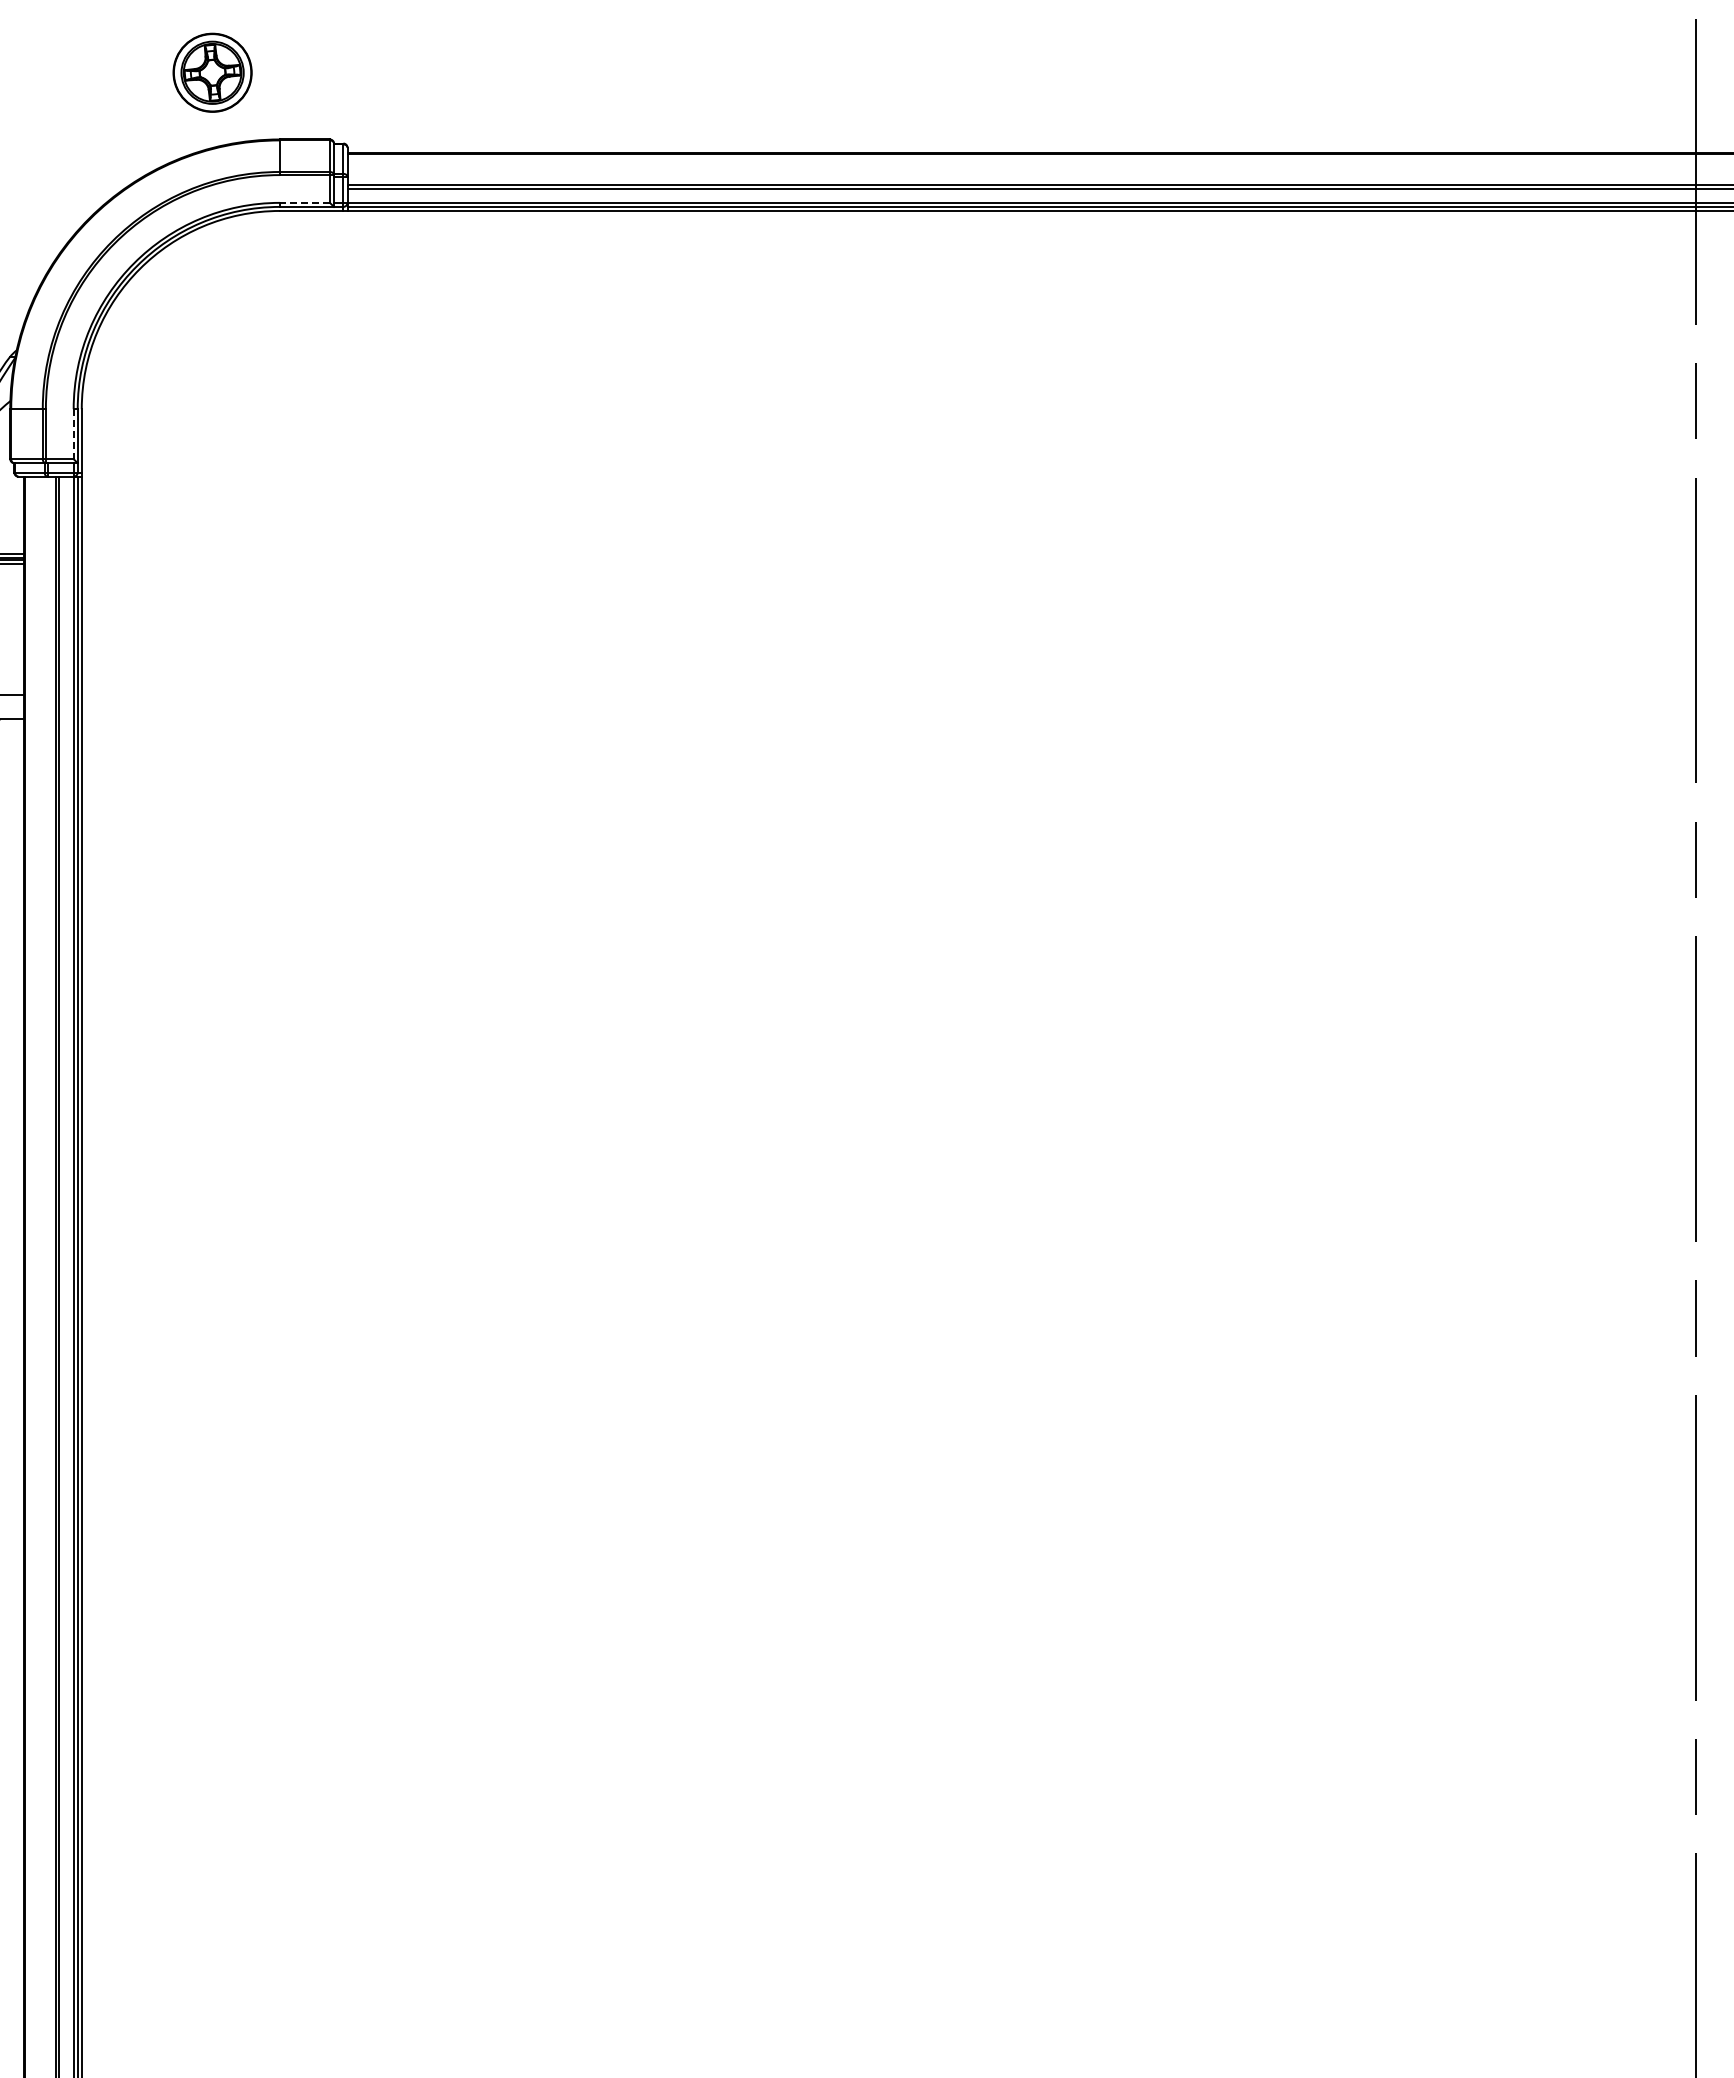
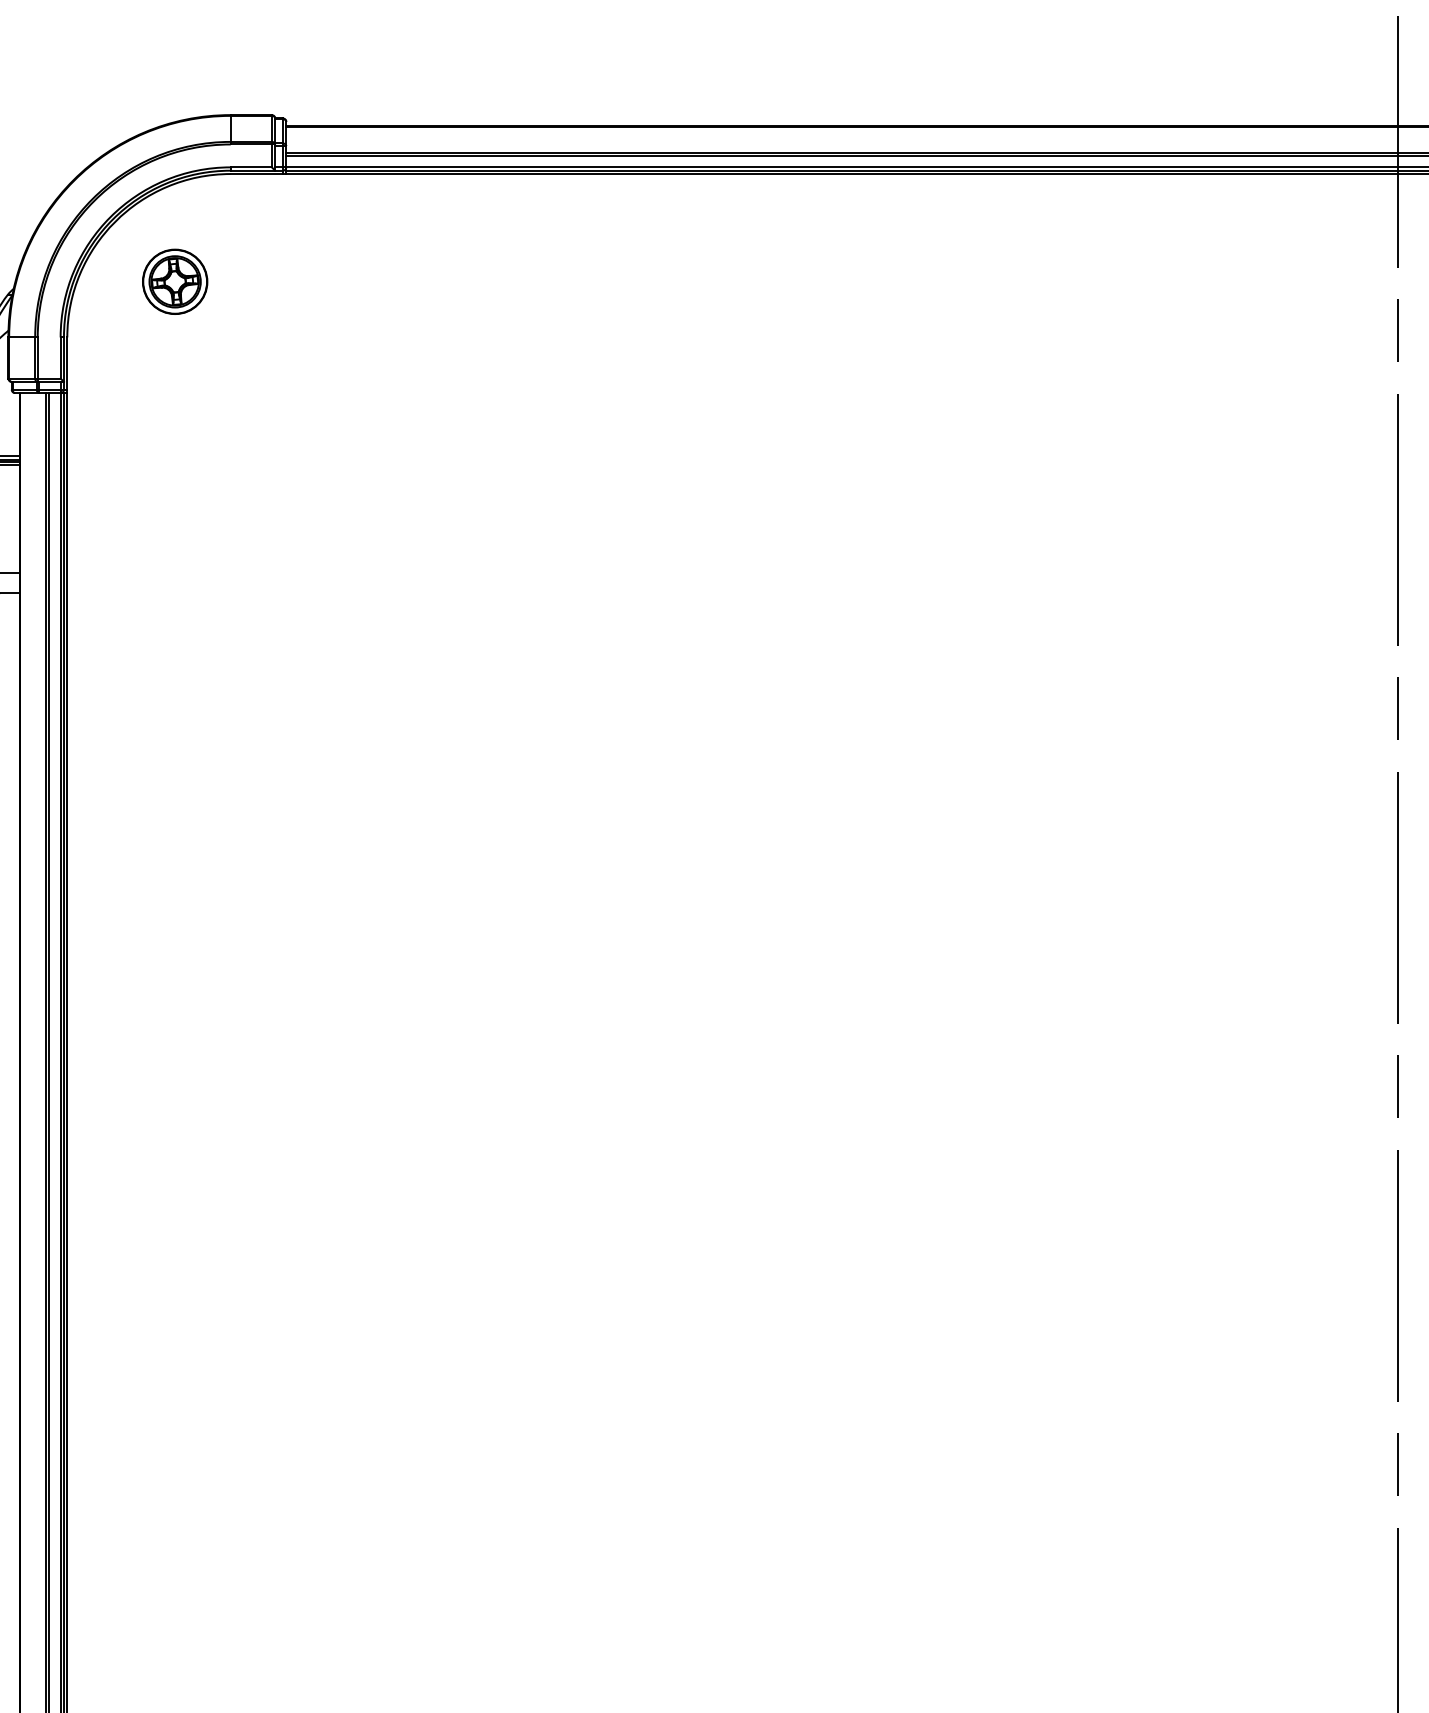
part: (212, 72) -> (175, 281), moved
line: (305, 202) -> (251, 167), dashed -> solid
line: (73, 434) -> (60, 358), dashed -> solid

